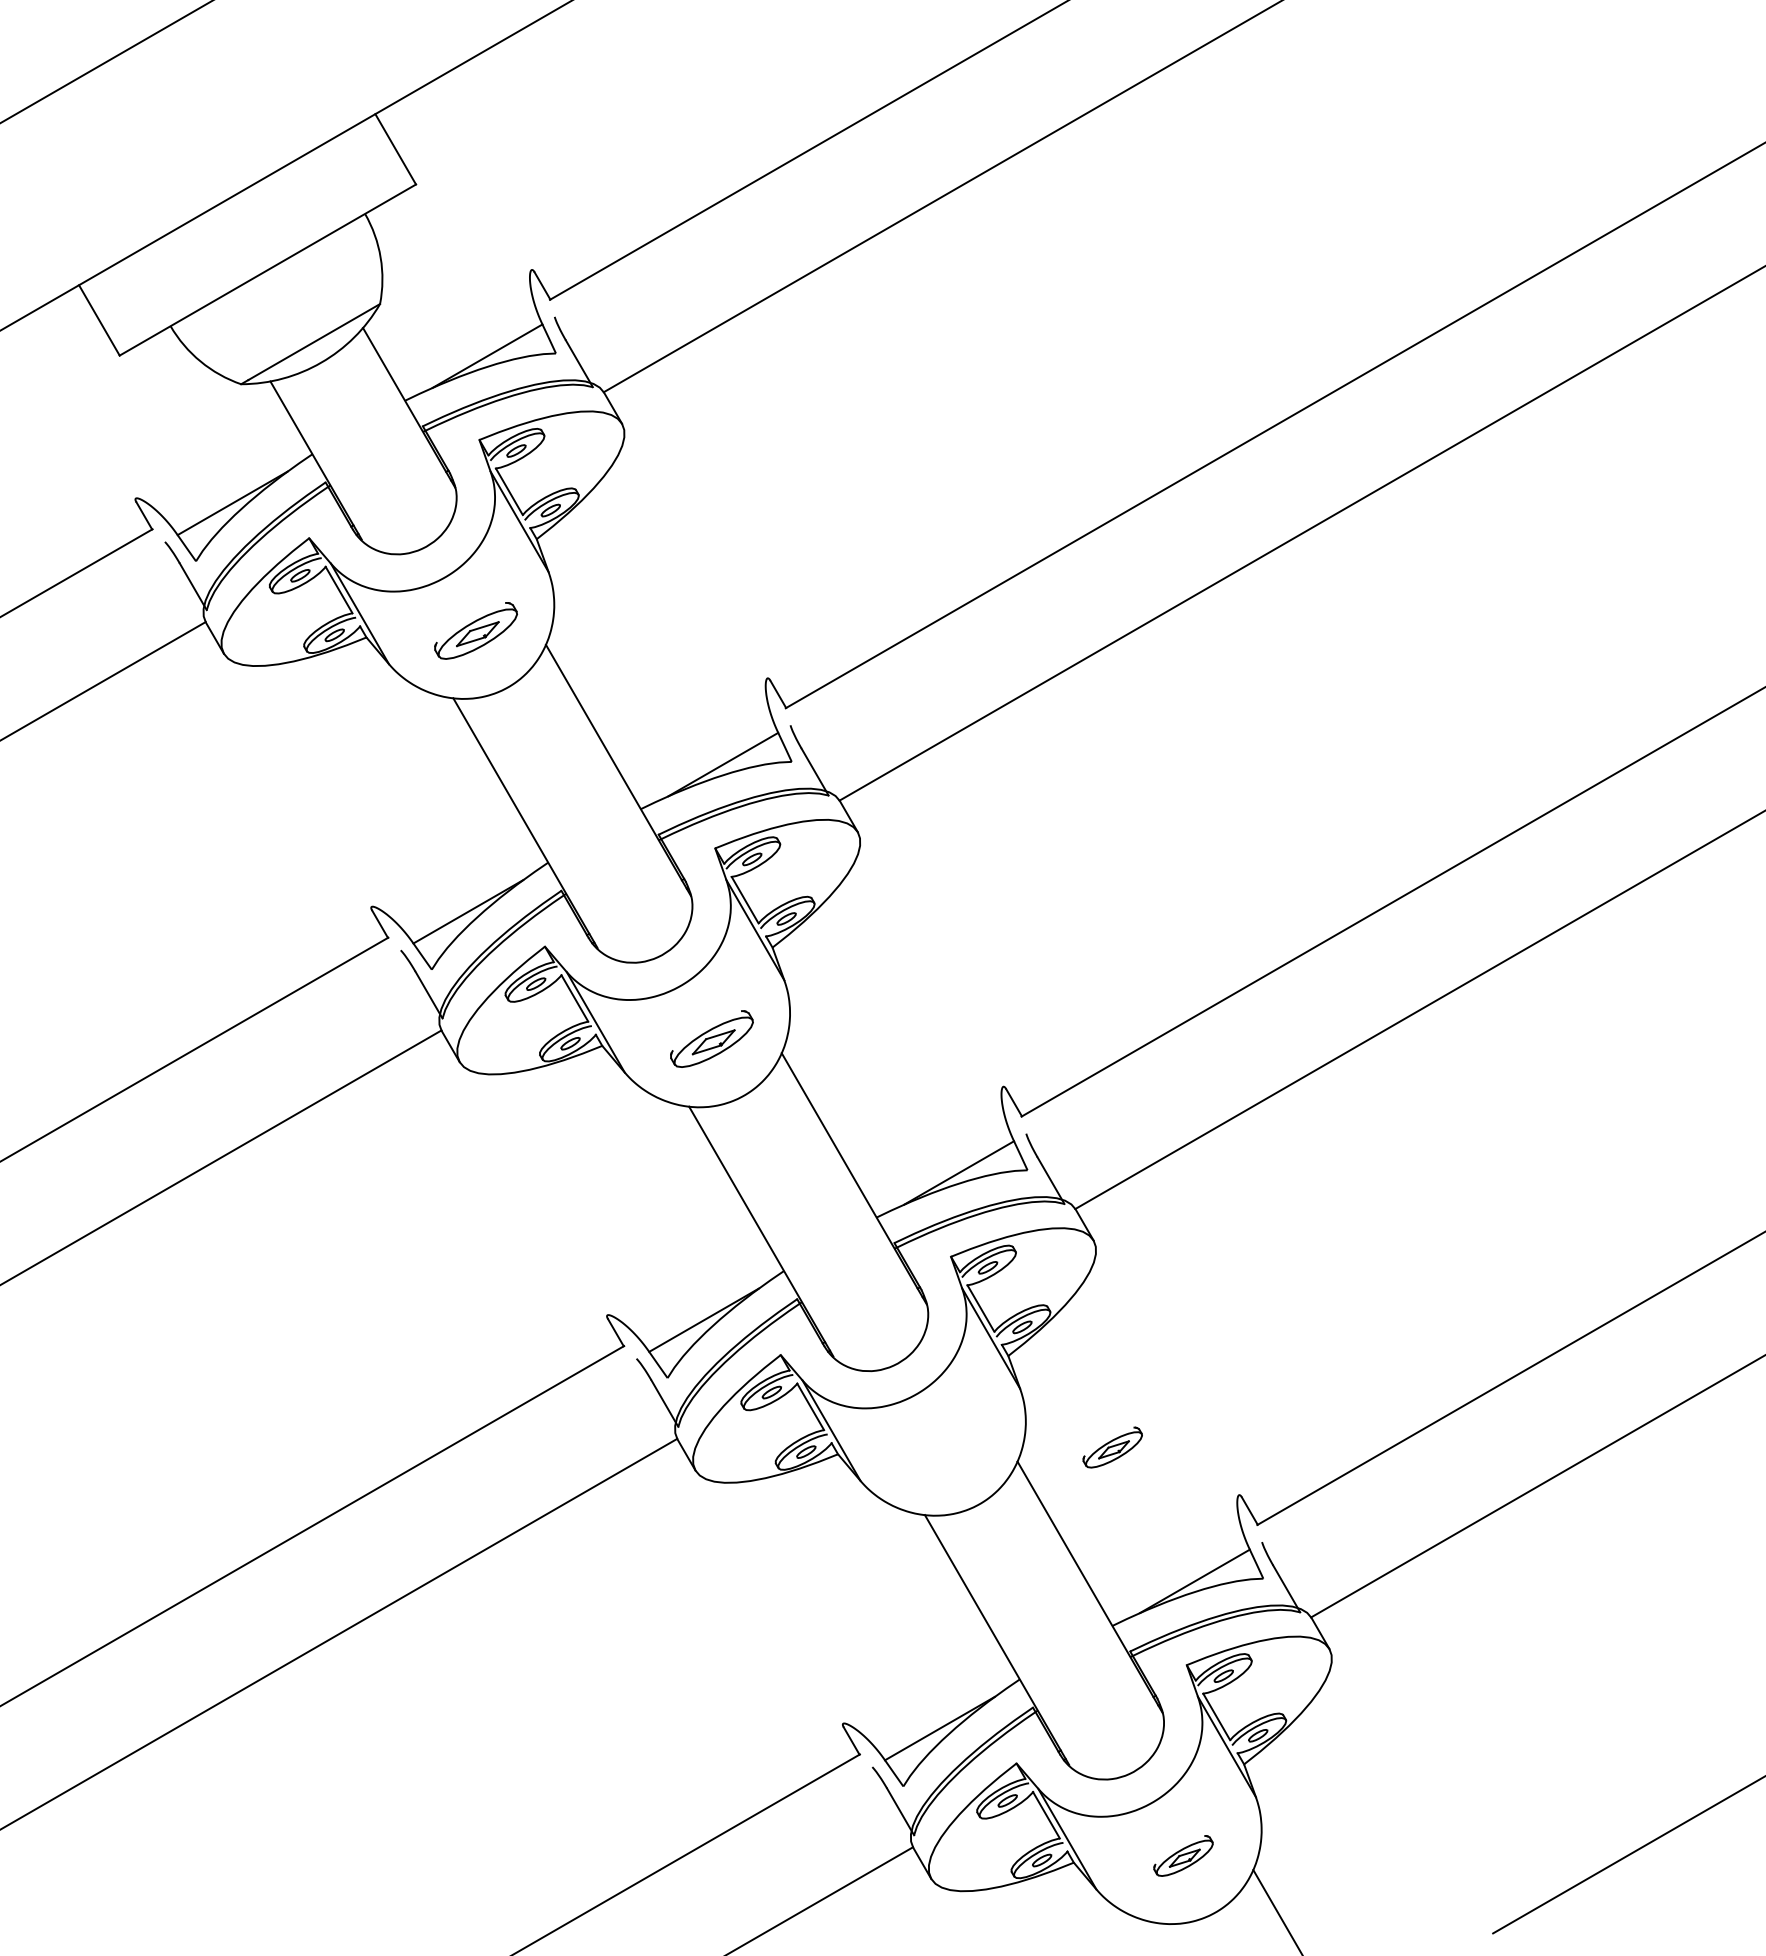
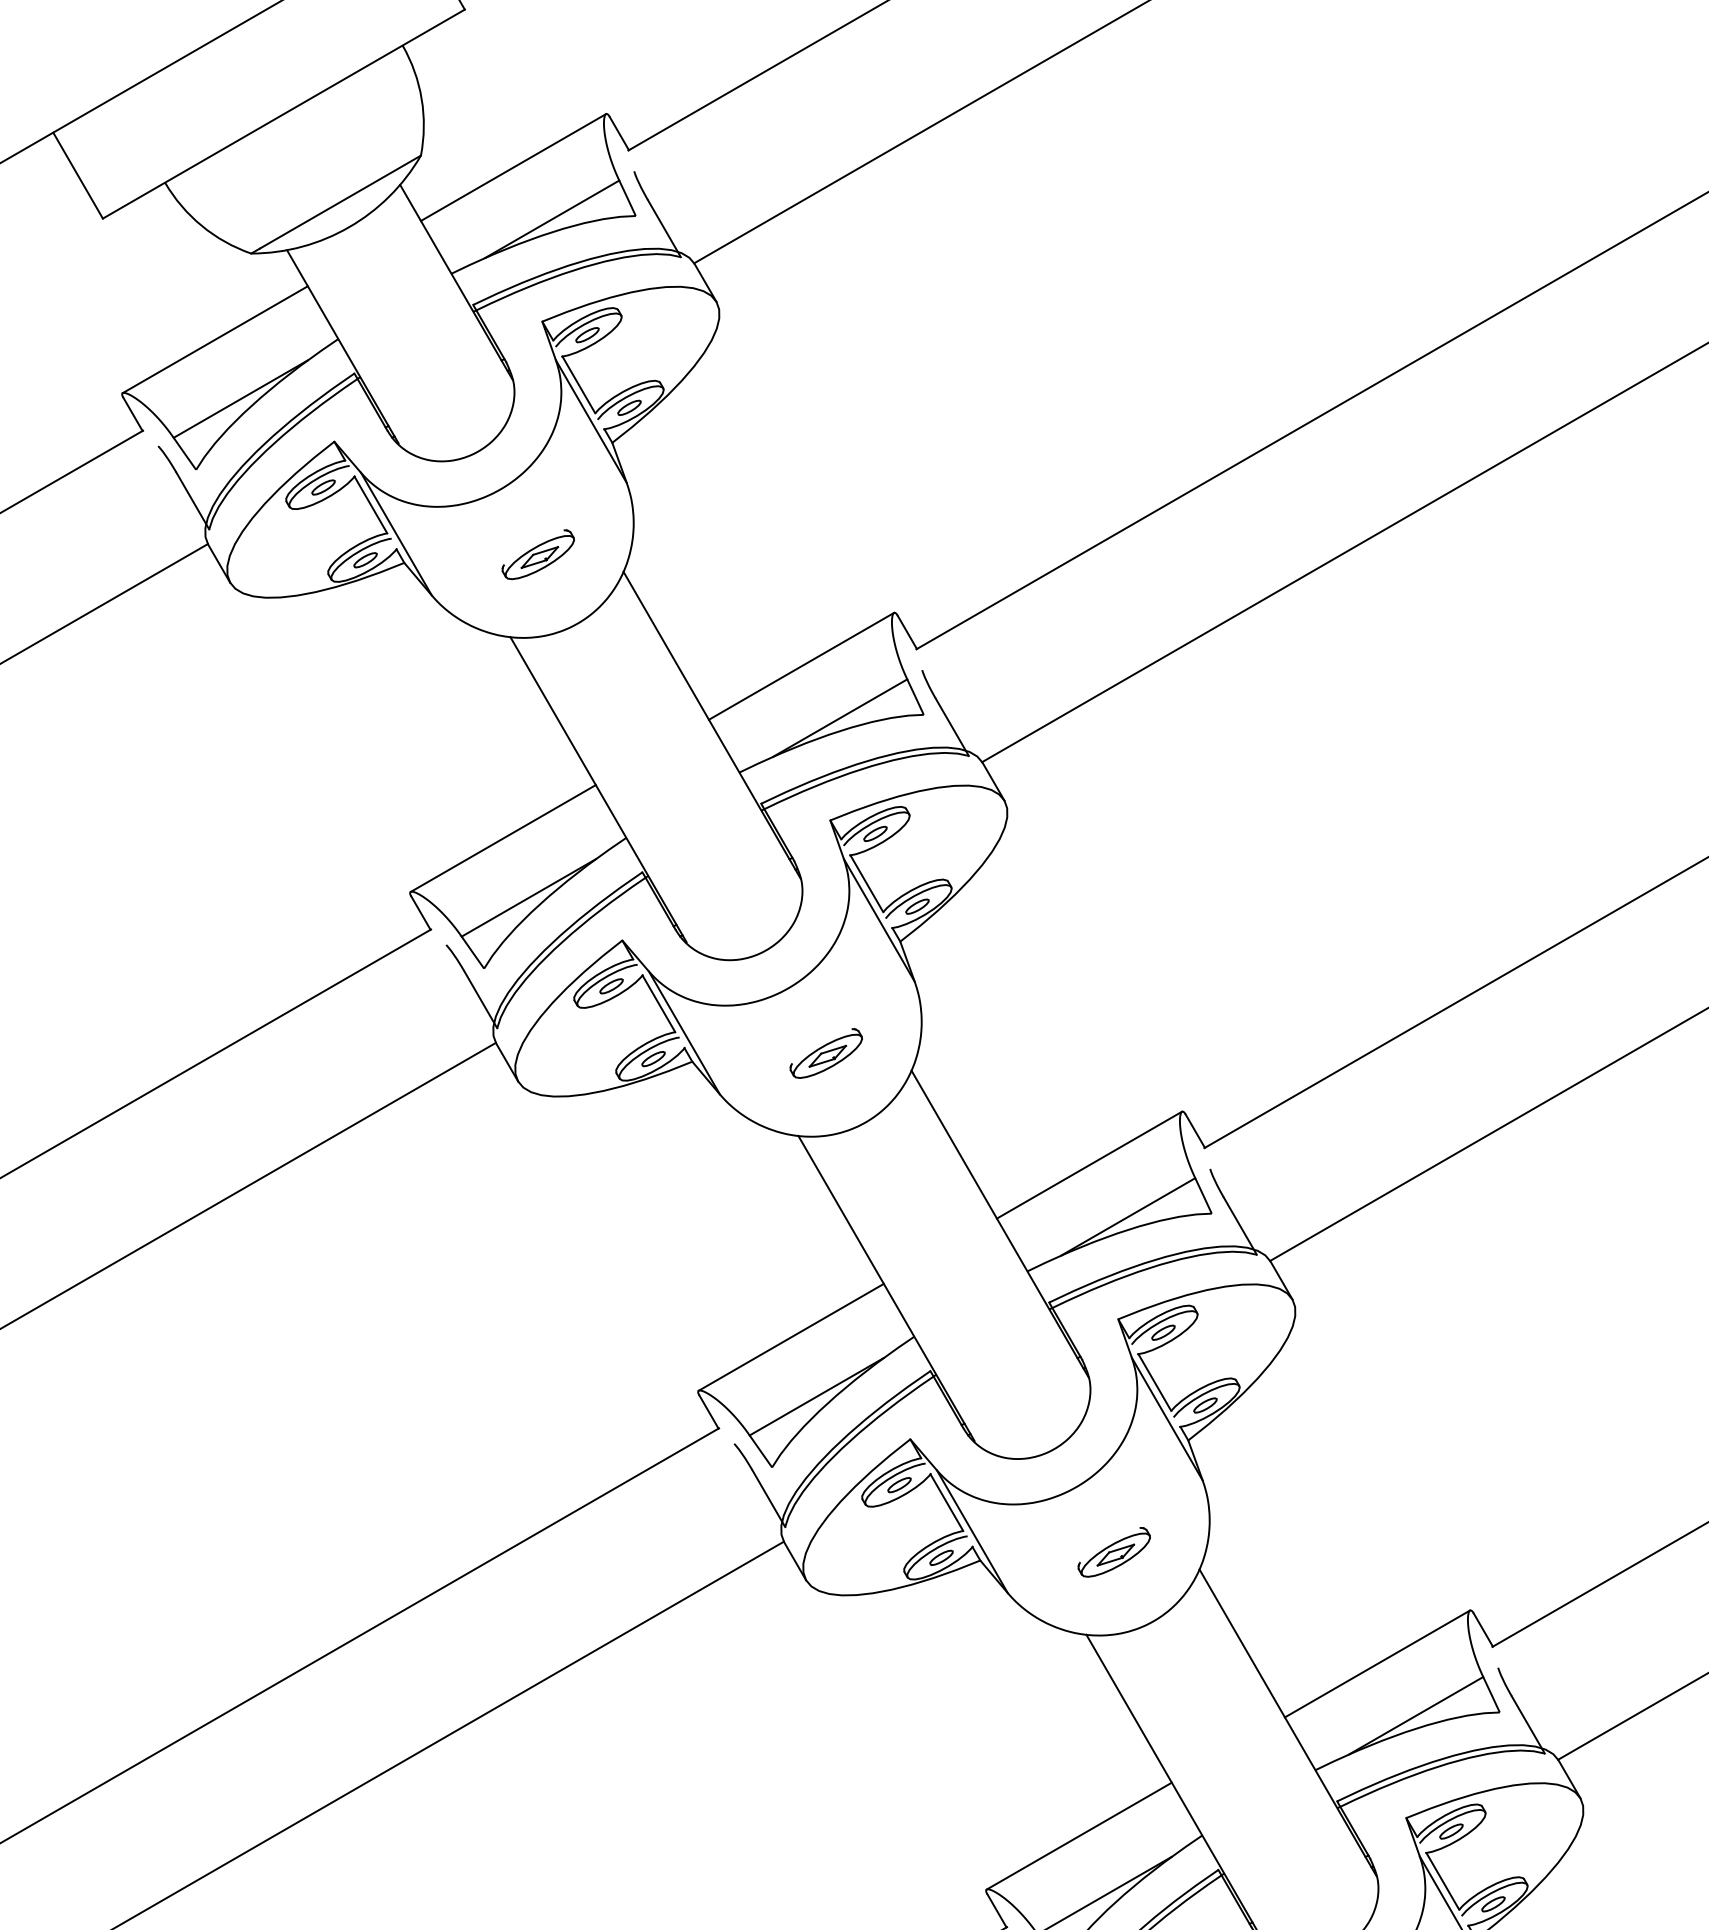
line: (455, 313) -> (513, 167), added
line: (211, 454) -> (215, 339), added
part: (476, 630) -> (538, 554), size x0.71
line: (691, 721) -> (801, 665), added
line: (447, 862) -> (503, 837), added
part: (711, 1039) -> (825, 1053), size x0.71
line: (927, 1130) -> (1089, 1165), added
line: (683, 1271) -> (791, 1337), added
part: (1112, 1447) -> (1113, 1552), moved
line: (1162, 1538) -> (1376, 1663), added
line: (918, 1679) -> (1078, 1835), added

